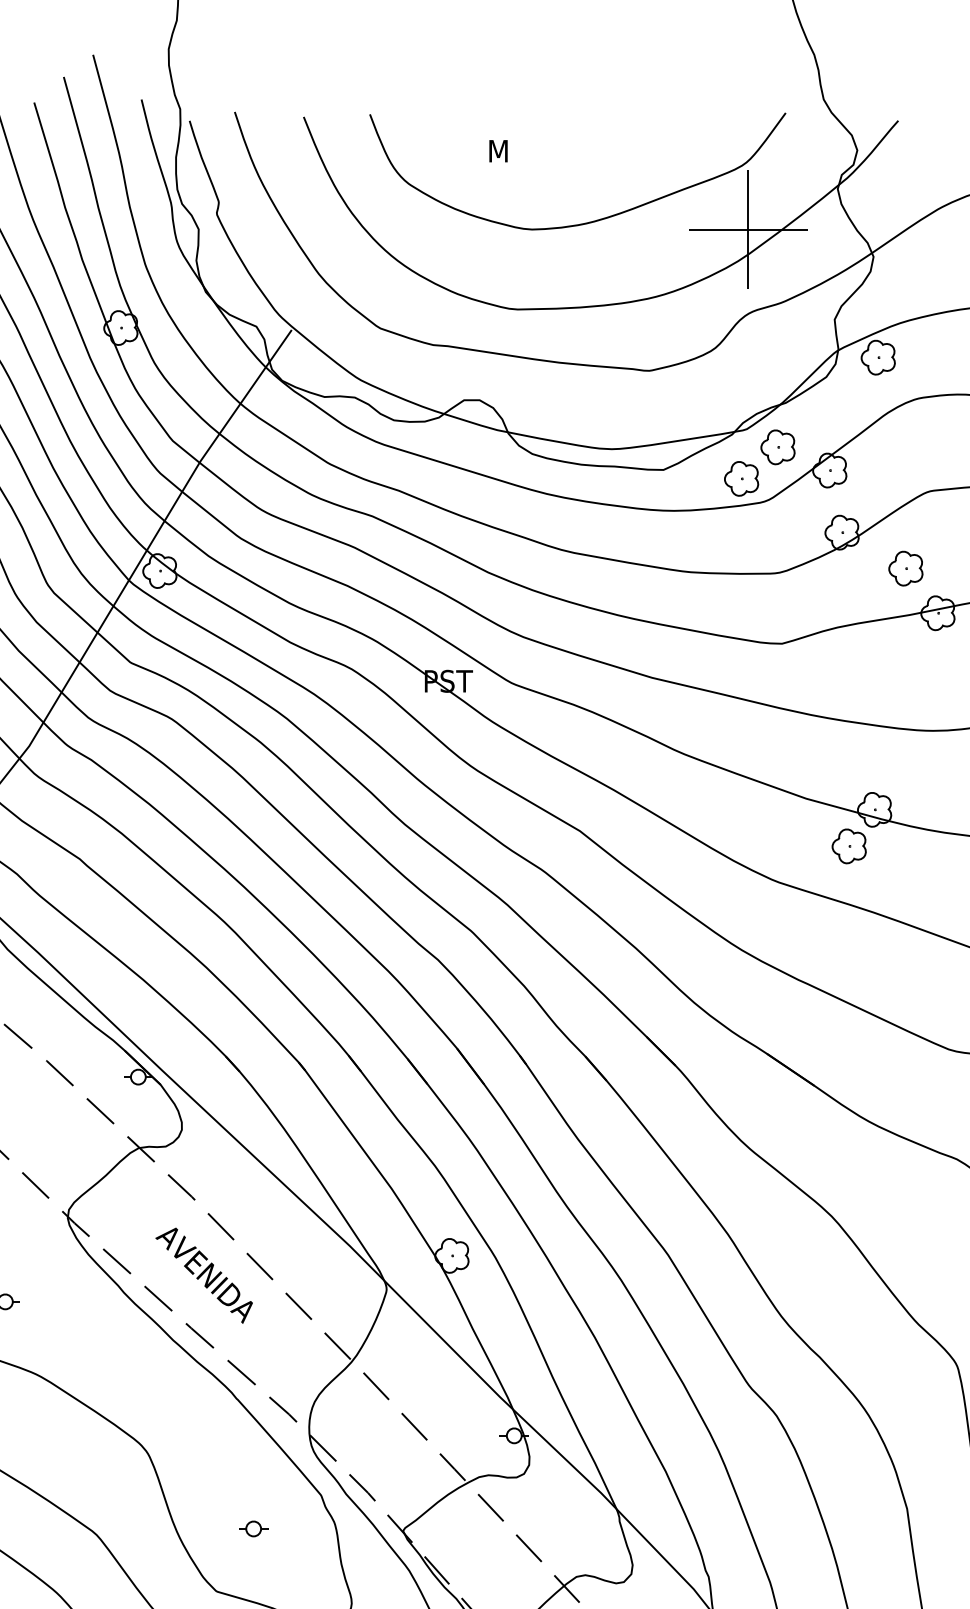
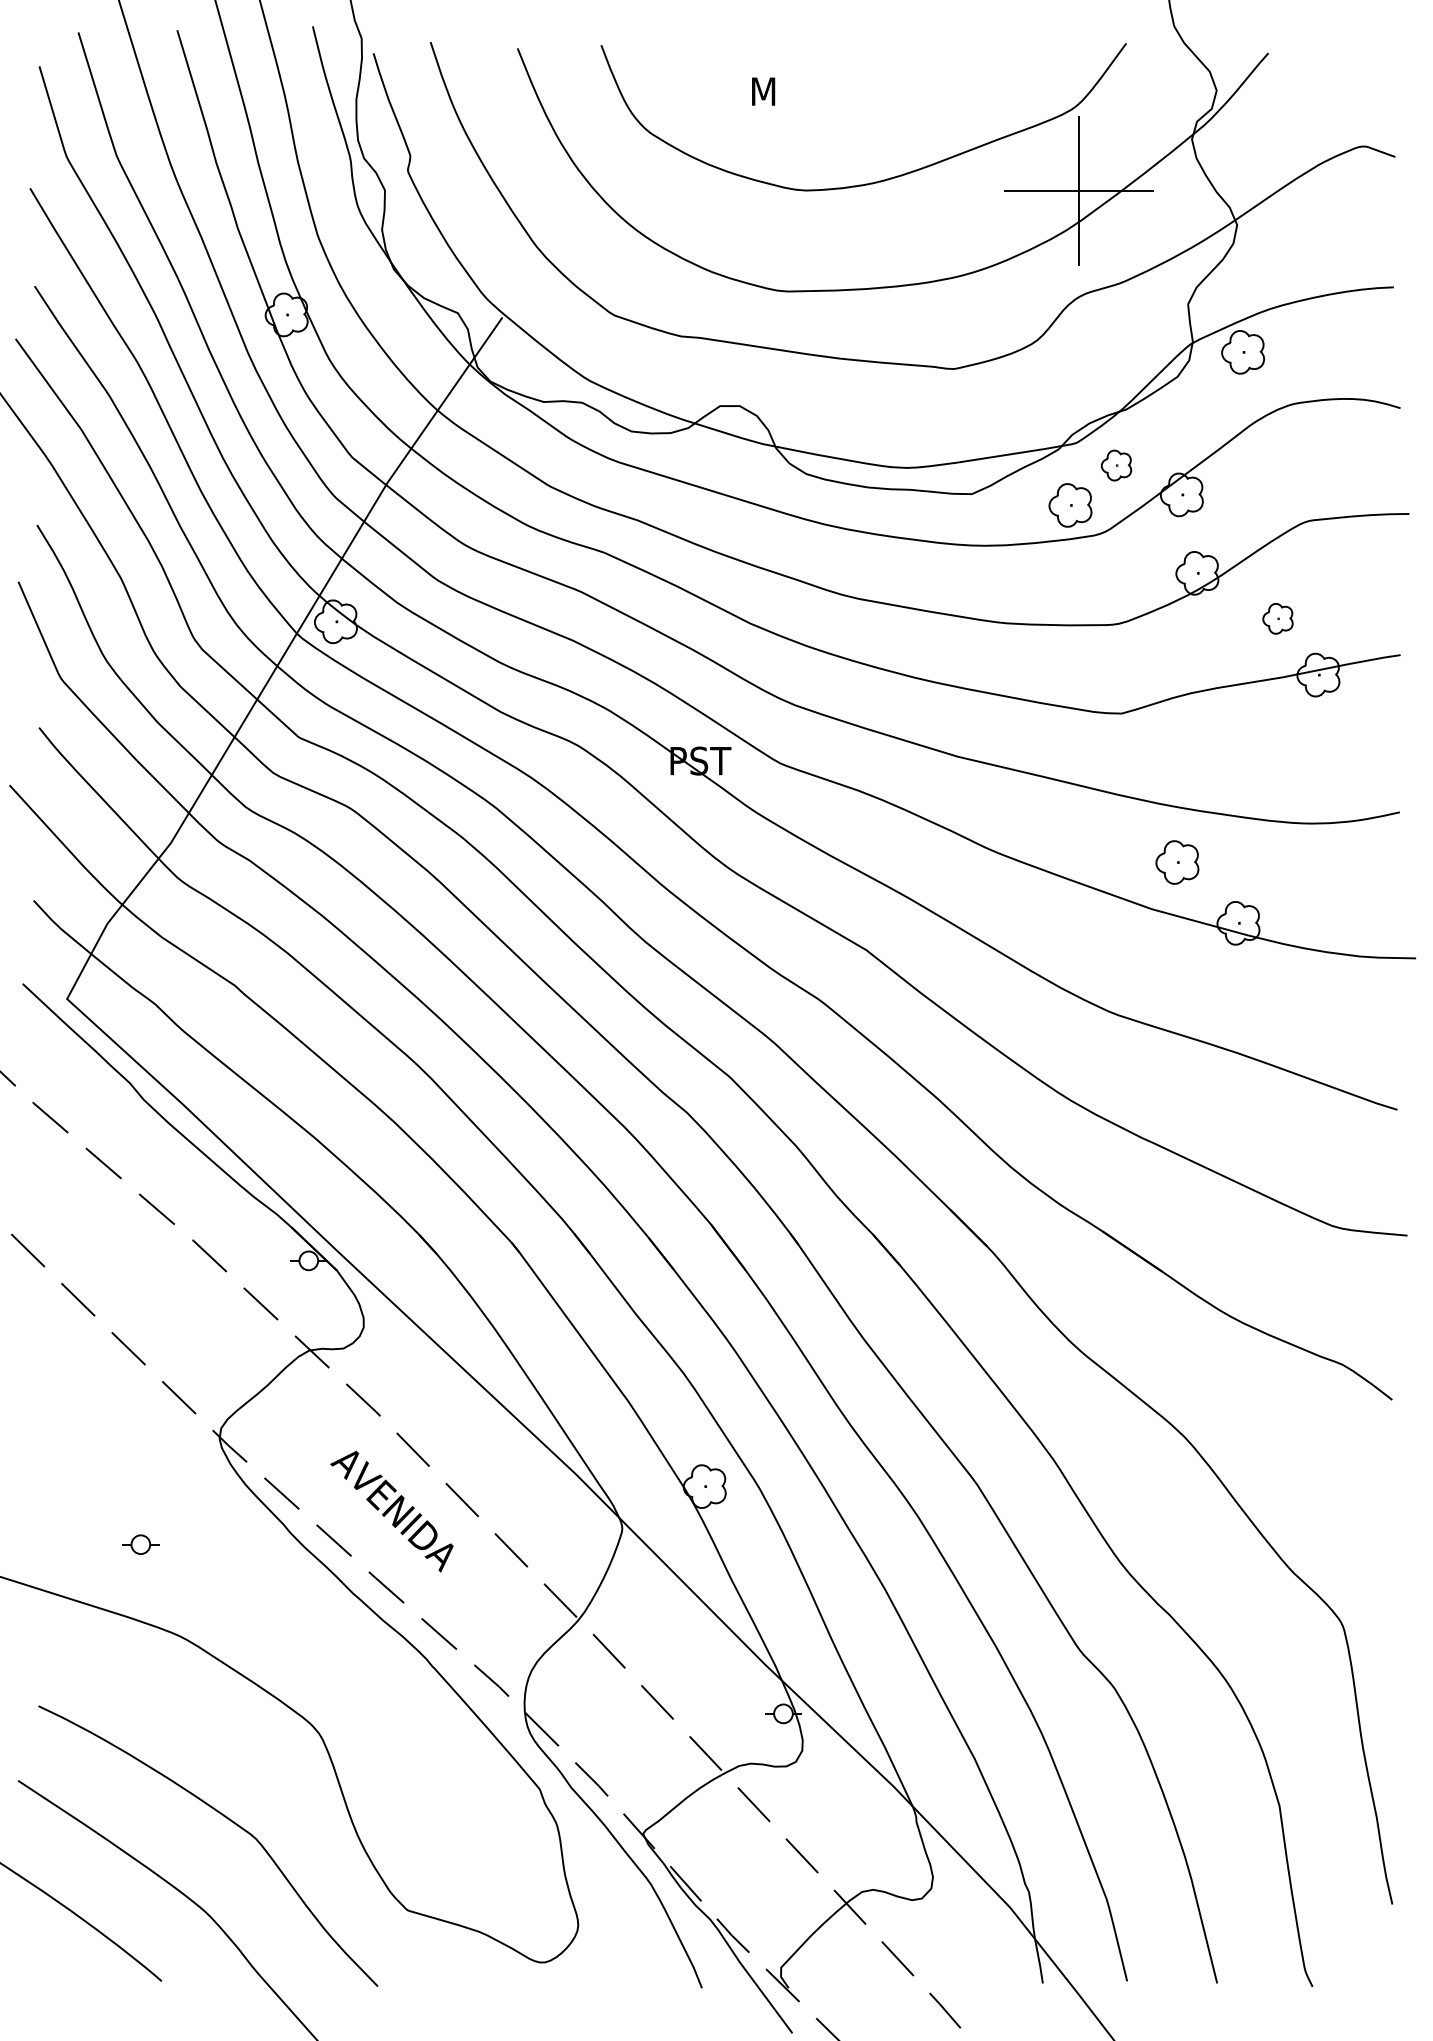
part: (778, 447) -> (1116, 465), size x0.7
part: (905, 568) -> (1277, 618), size x0.7
part: (849, 846) -> (1177, 862), moved
part: (253, 1529) -> (454, 1831), removed

